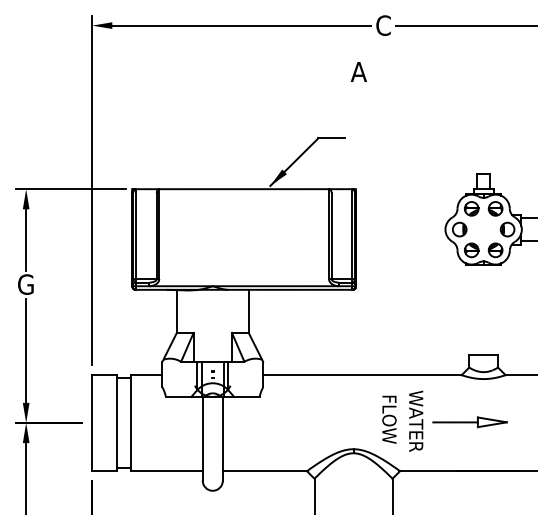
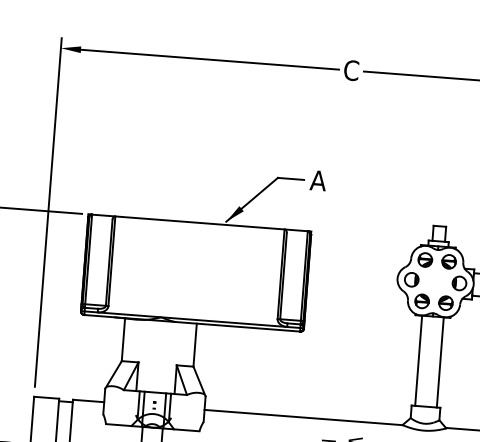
text: (358, 71) -> (317, 180), moved
line: (472, 309) -> (418, 360), added
line: (494, 309) -> (440, 362), added

